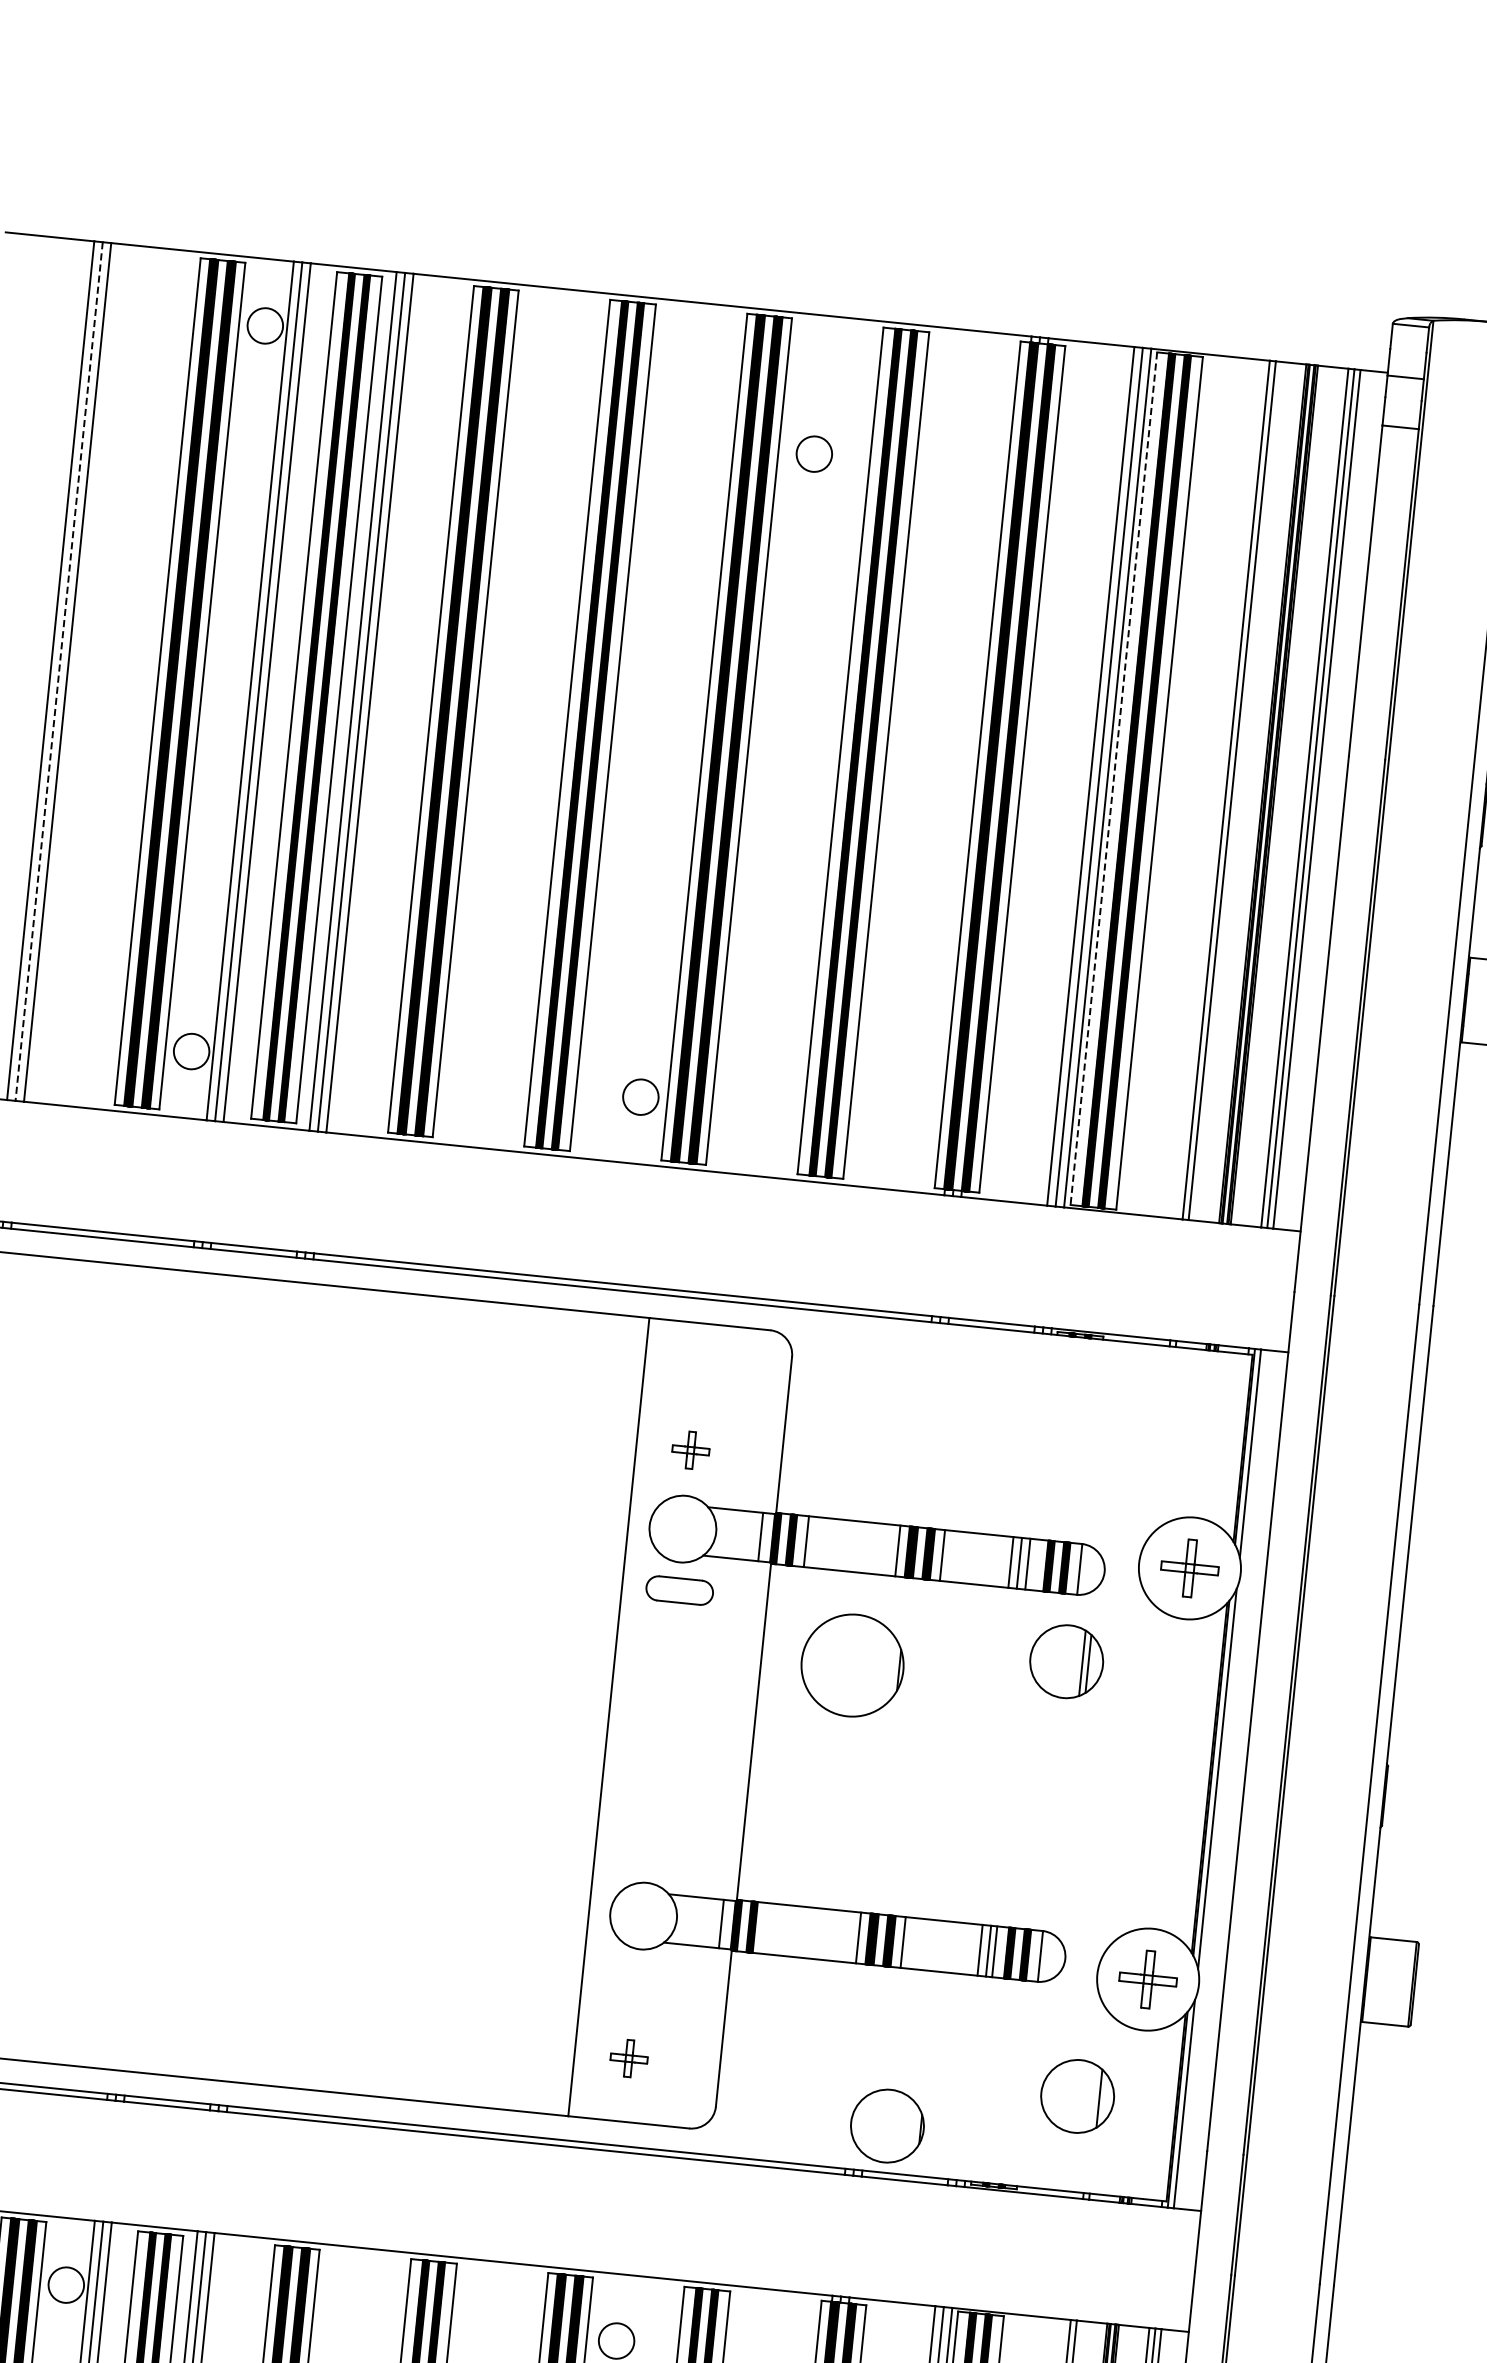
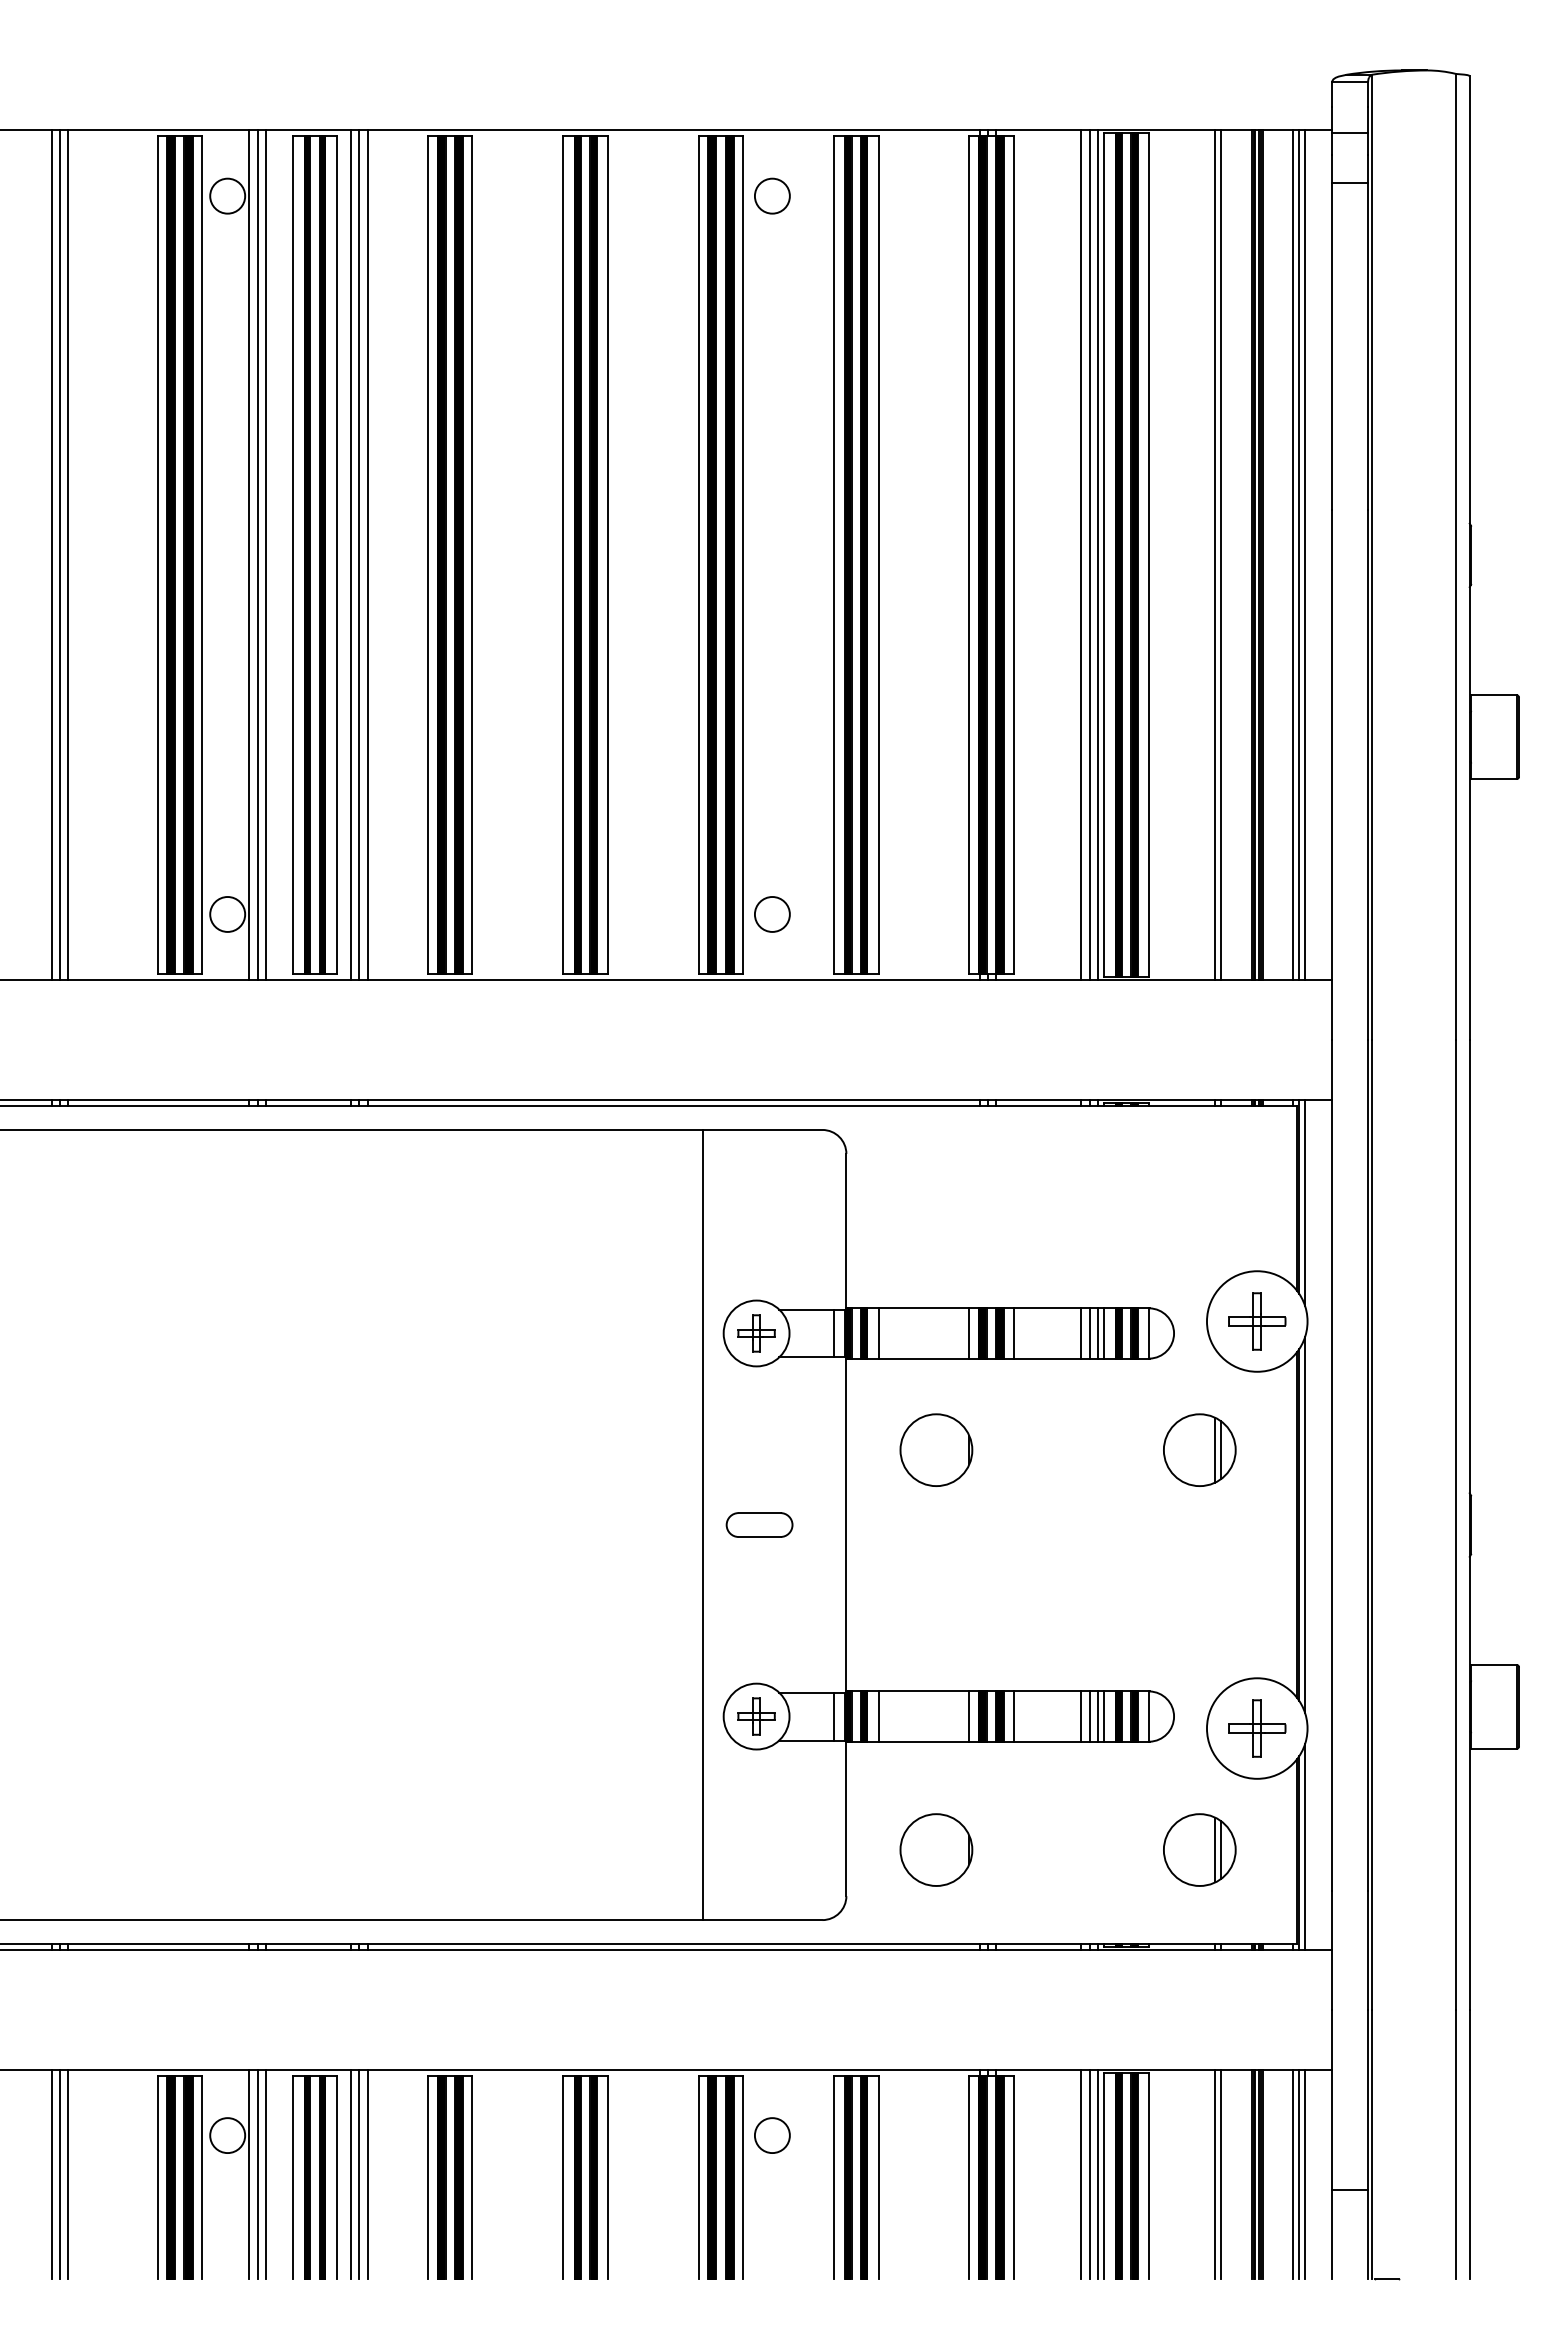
circle: (814, 453) -> (772, 195), moved
line: (59, 671) -> (60, 555), dashed -> solid
line: (1114, 778) -> (1104, 555), dashed -> solid
circle: (640, 1097) -> (772, 914), moved
part: (690, 1450) -> (756, 1333), moved
line: (1034, 1564) -> (1104, 1333), added
part: (679, 1590) -> (759, 1524), moved
part: (1066, 1660) -> (1199, 1449), moved
part: (852, 1664) -> (936, 1449), size x0.71
line: (766, 1928) -> (878, 1716), added
line: (971, 1949) -> (1081, 1716), added
part: (629, 2058) -> (756, 1716), moved
line: (1093, 2097) -> (1215, 1849), added
part: (887, 2125) -> (936, 1849), moved

